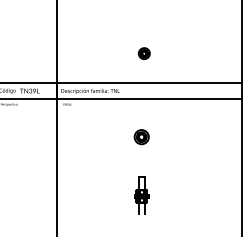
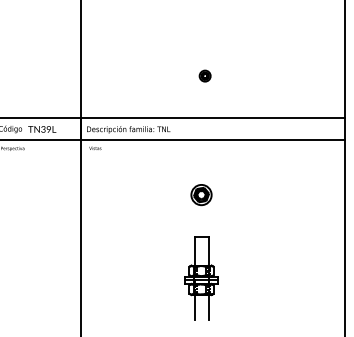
part: (143, 53) -> (204, 75), size x0.7
part: (141, 195) -> (201, 277), size x1.6

